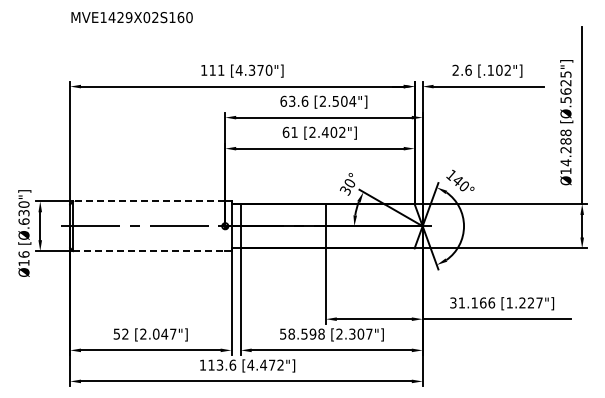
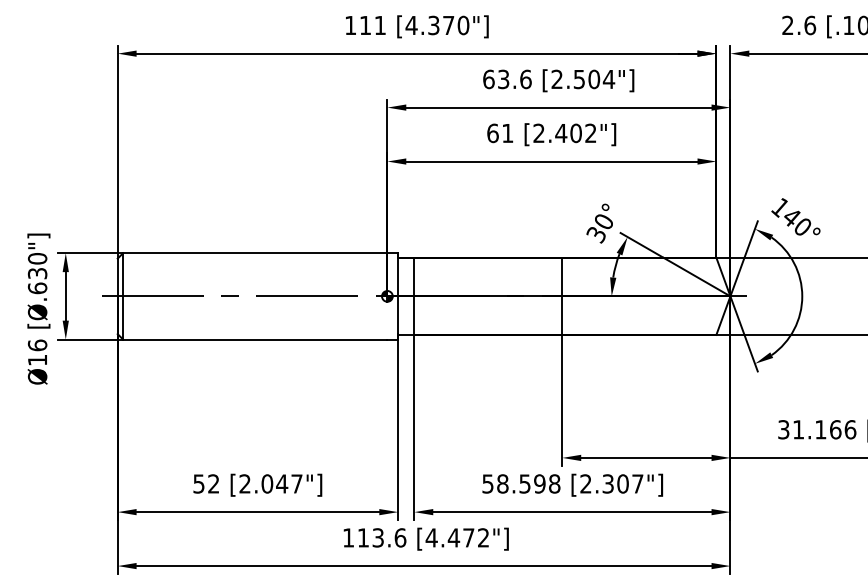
line: (148, 201) -> (253, 253), dashed -> solid
line: (149, 251) -> (255, 340), dashed -> solid

